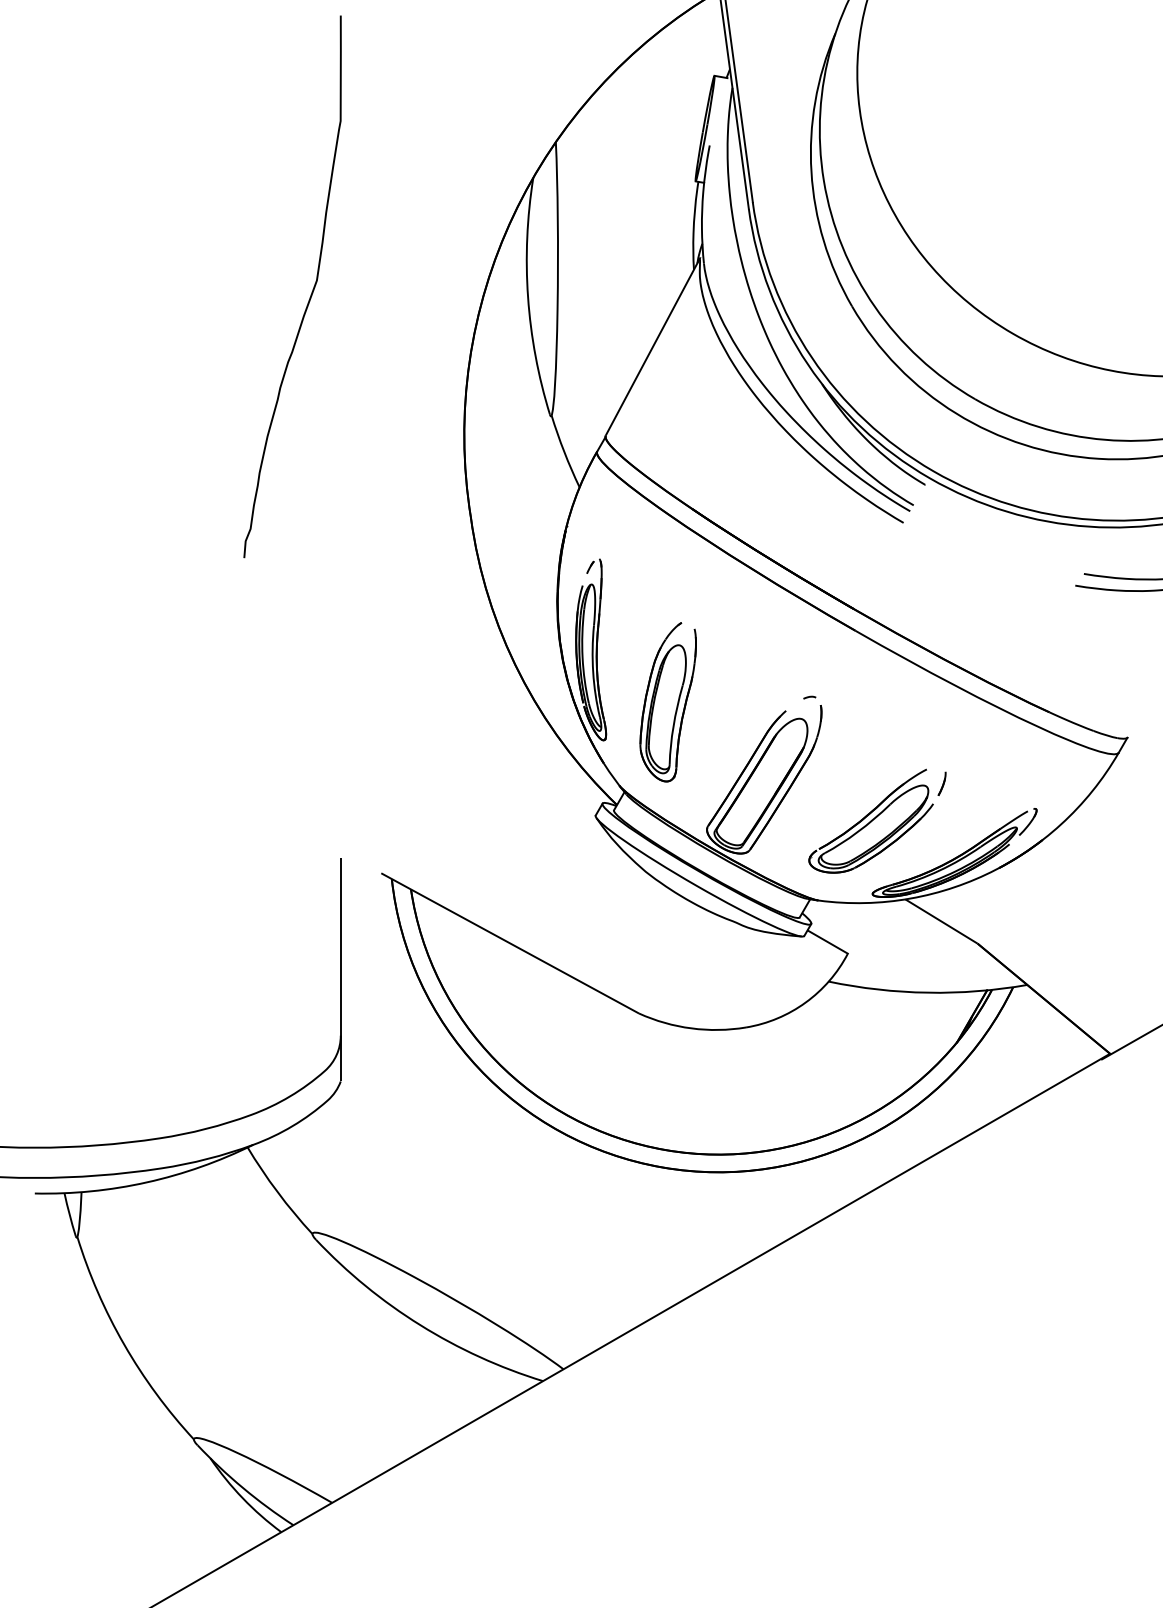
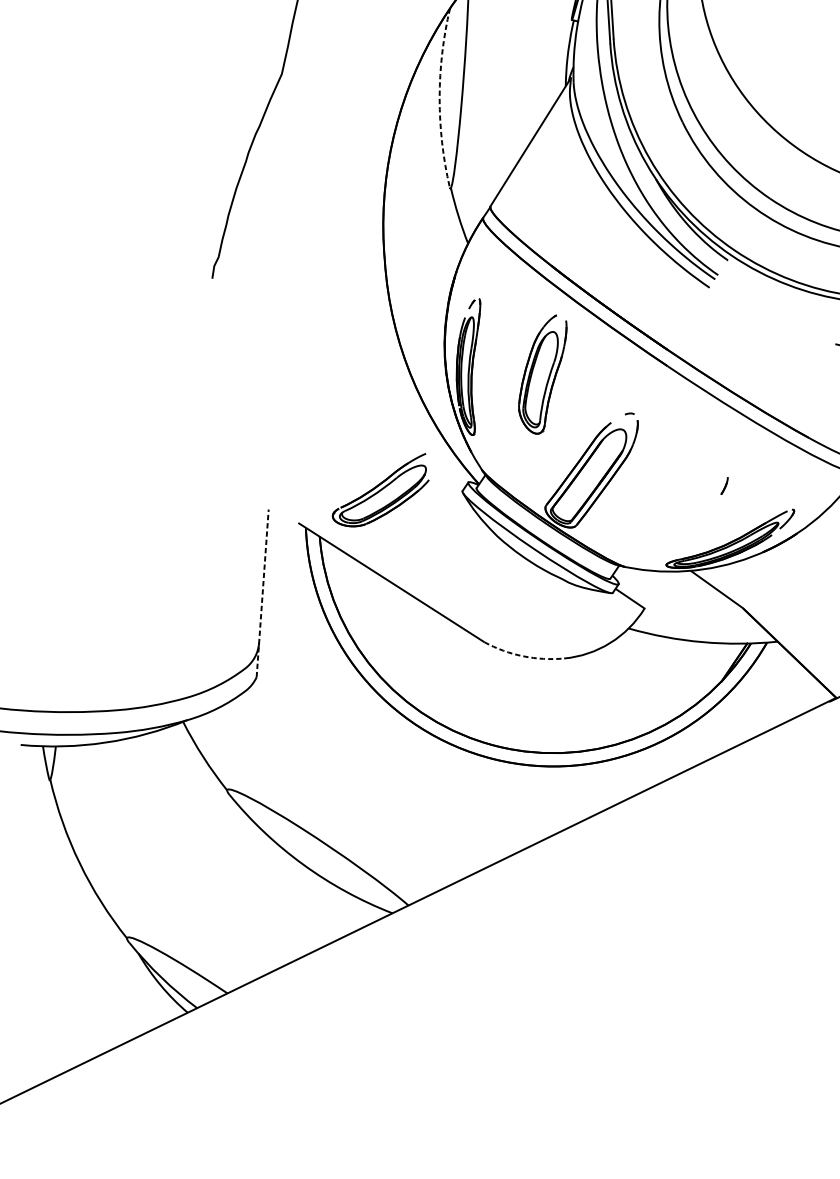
arc: (528, 297) -> (439, 98), solid -> dashed
part: (667, 702) -> (541, 374), moved
part: (870, 820) -> (380, 489), moved
line: (340, 969) -> (262, 593), solid -> dashed
arc: (691, 1028) -> (523, 656), solid -> dashed

